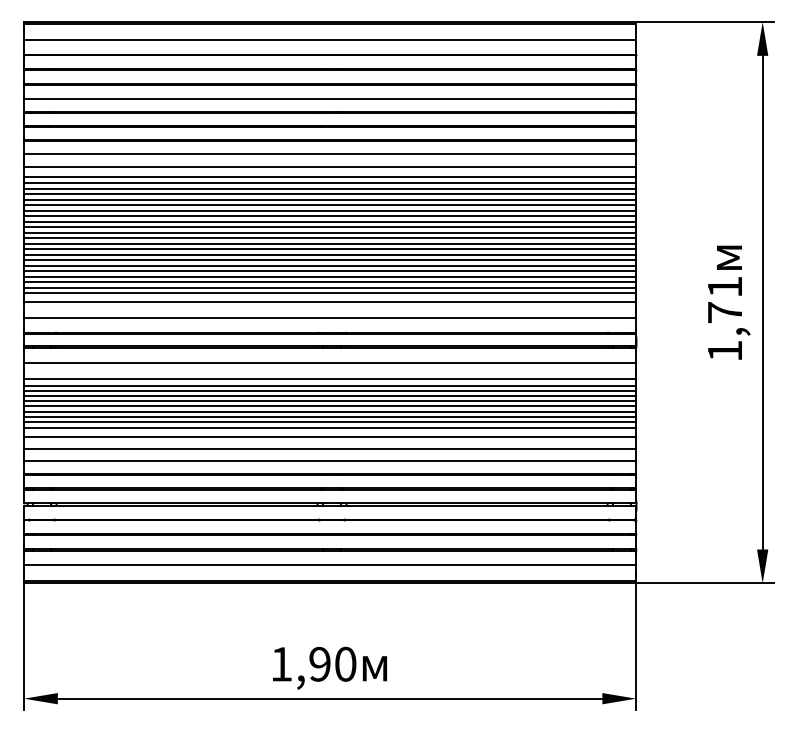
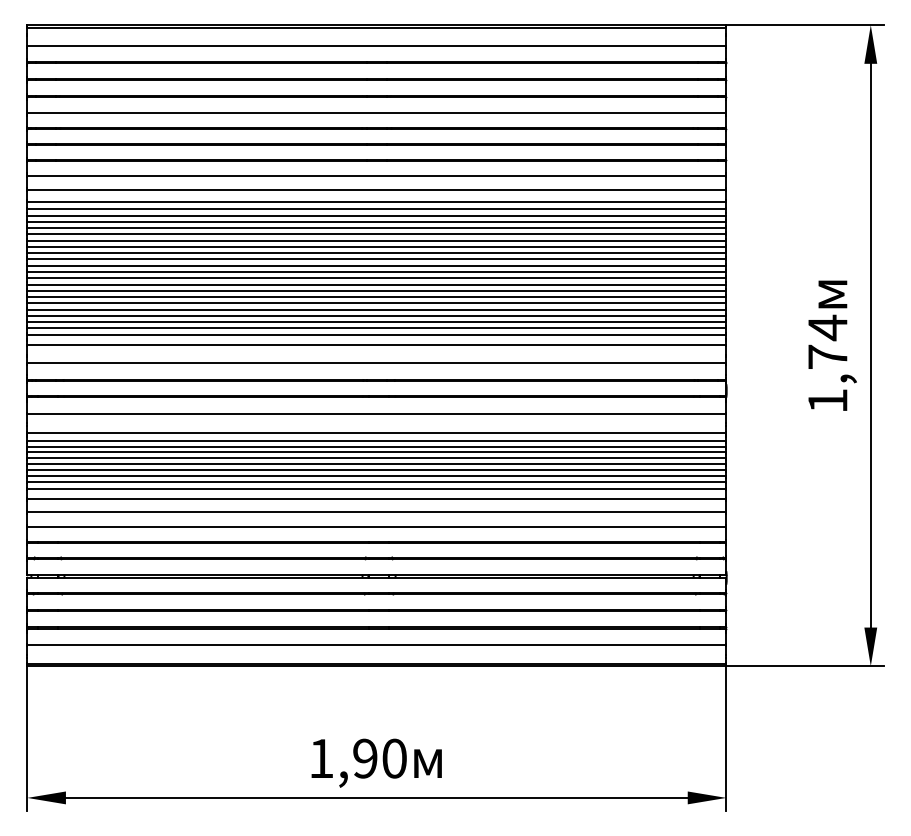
text: (724, 286) -> (827, 327), 1,71 -> 1,74

